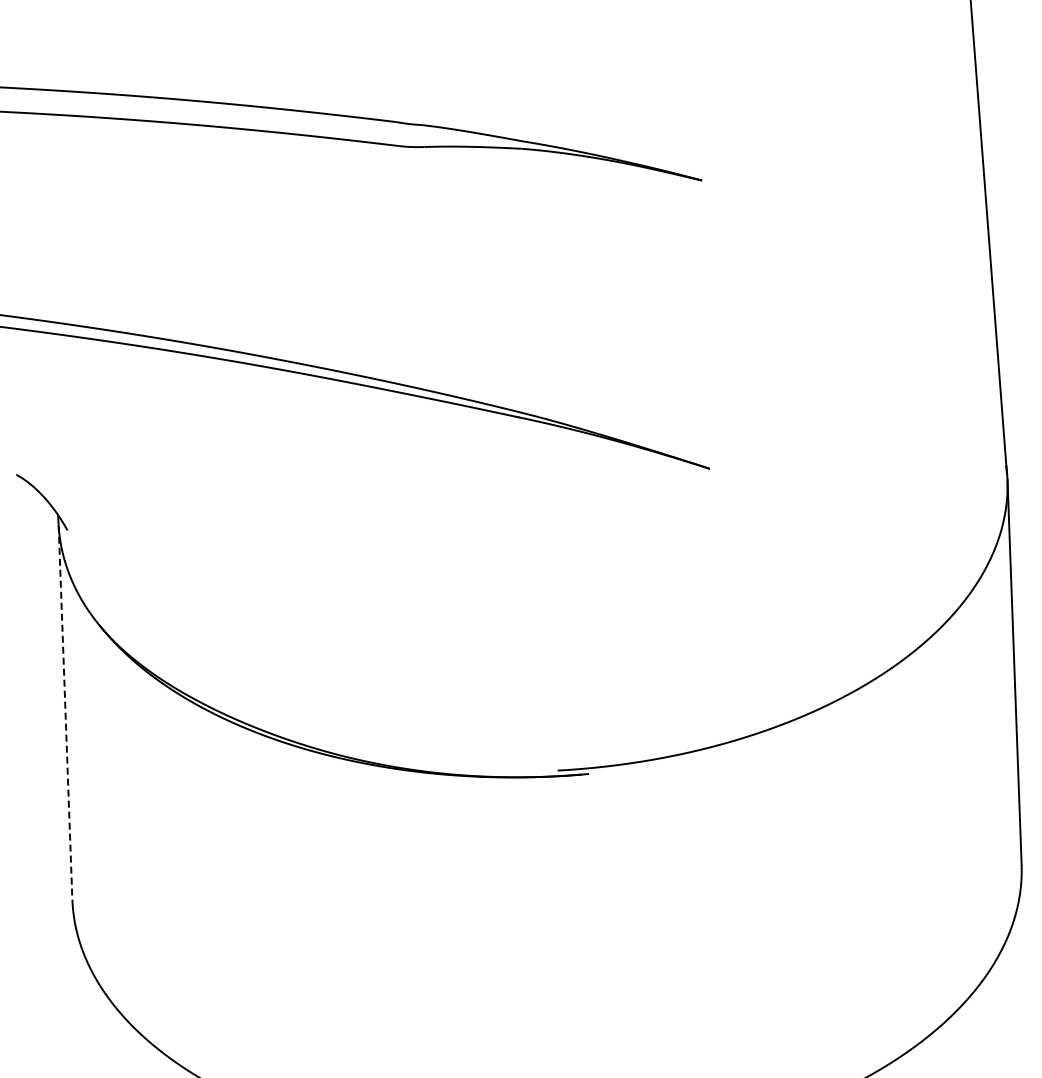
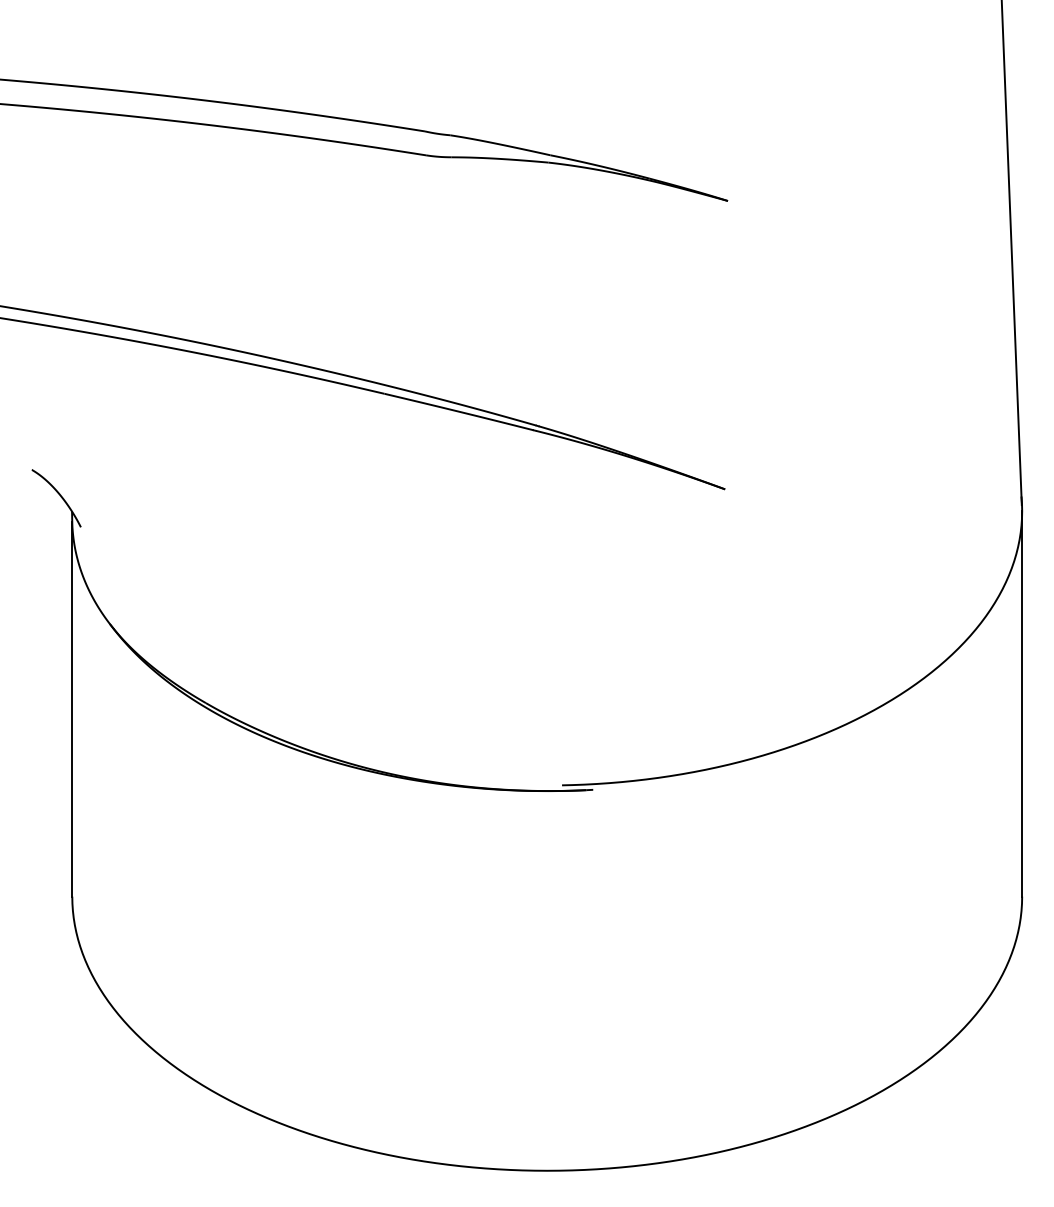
line: (65, 713) -> (72, 710), dashed -> solid

